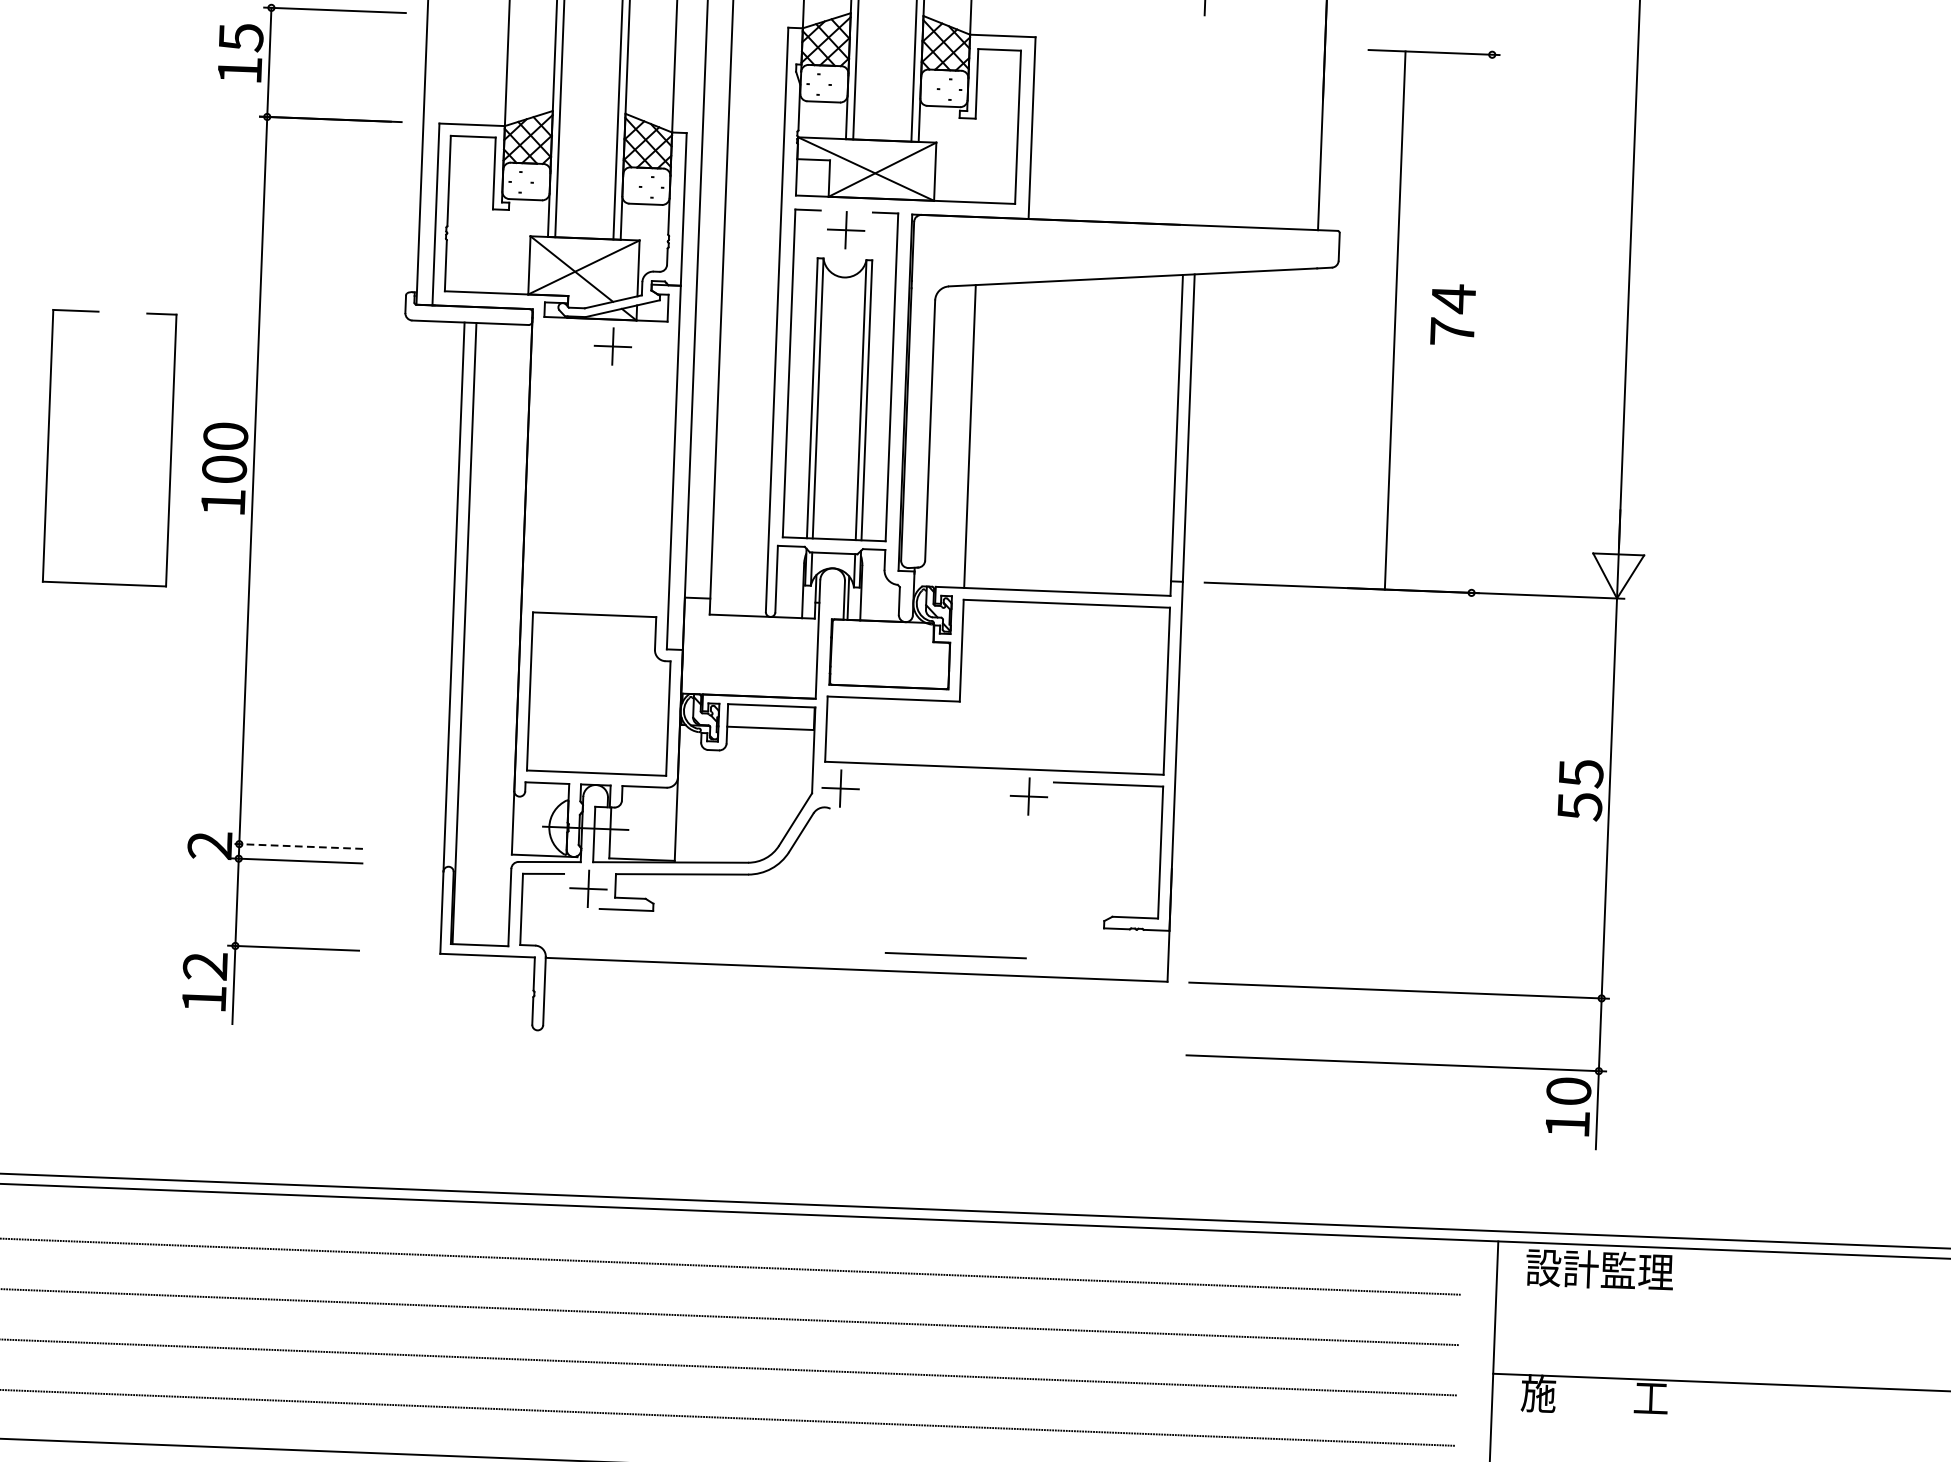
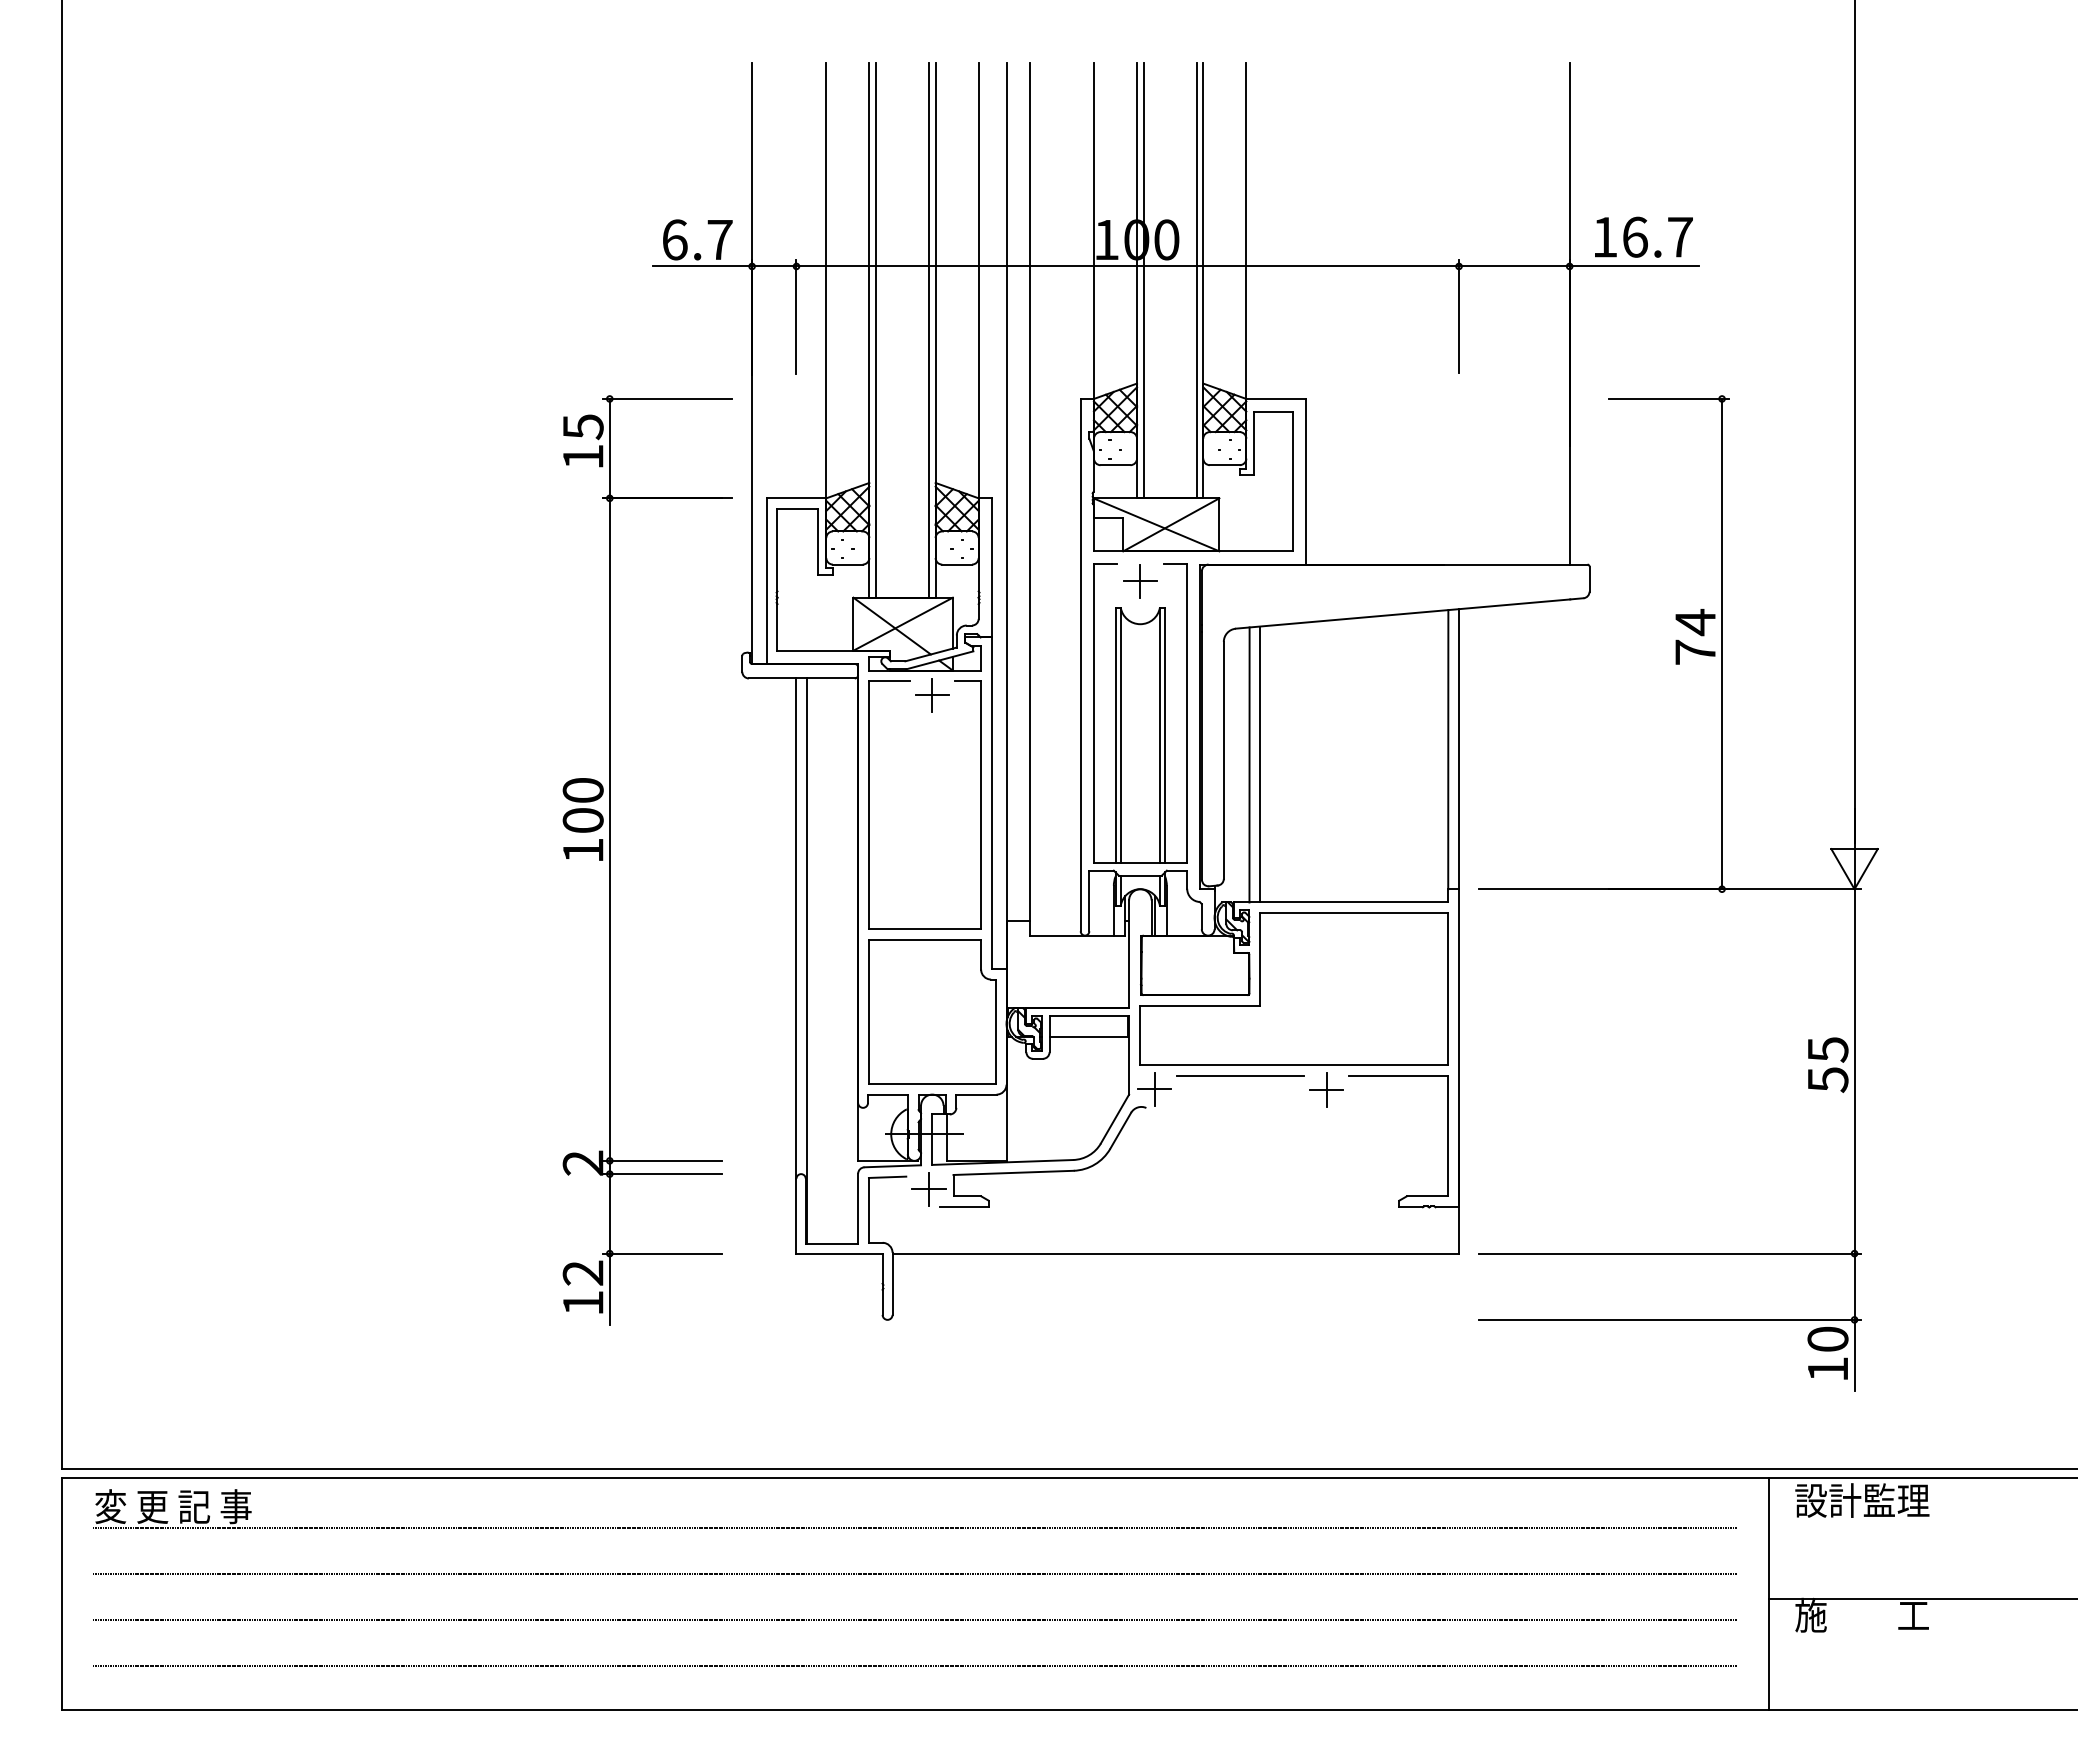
line: (1395, 319) -> (1722, 643), moved
line: (958, 436) -> (1249, 764), added
part: (48, 445) -> (869, 804), moved
line: (297, 845) -> (662, 1160), dashed -> solid
line: (955, 954) -> (1240, 1075), moved

